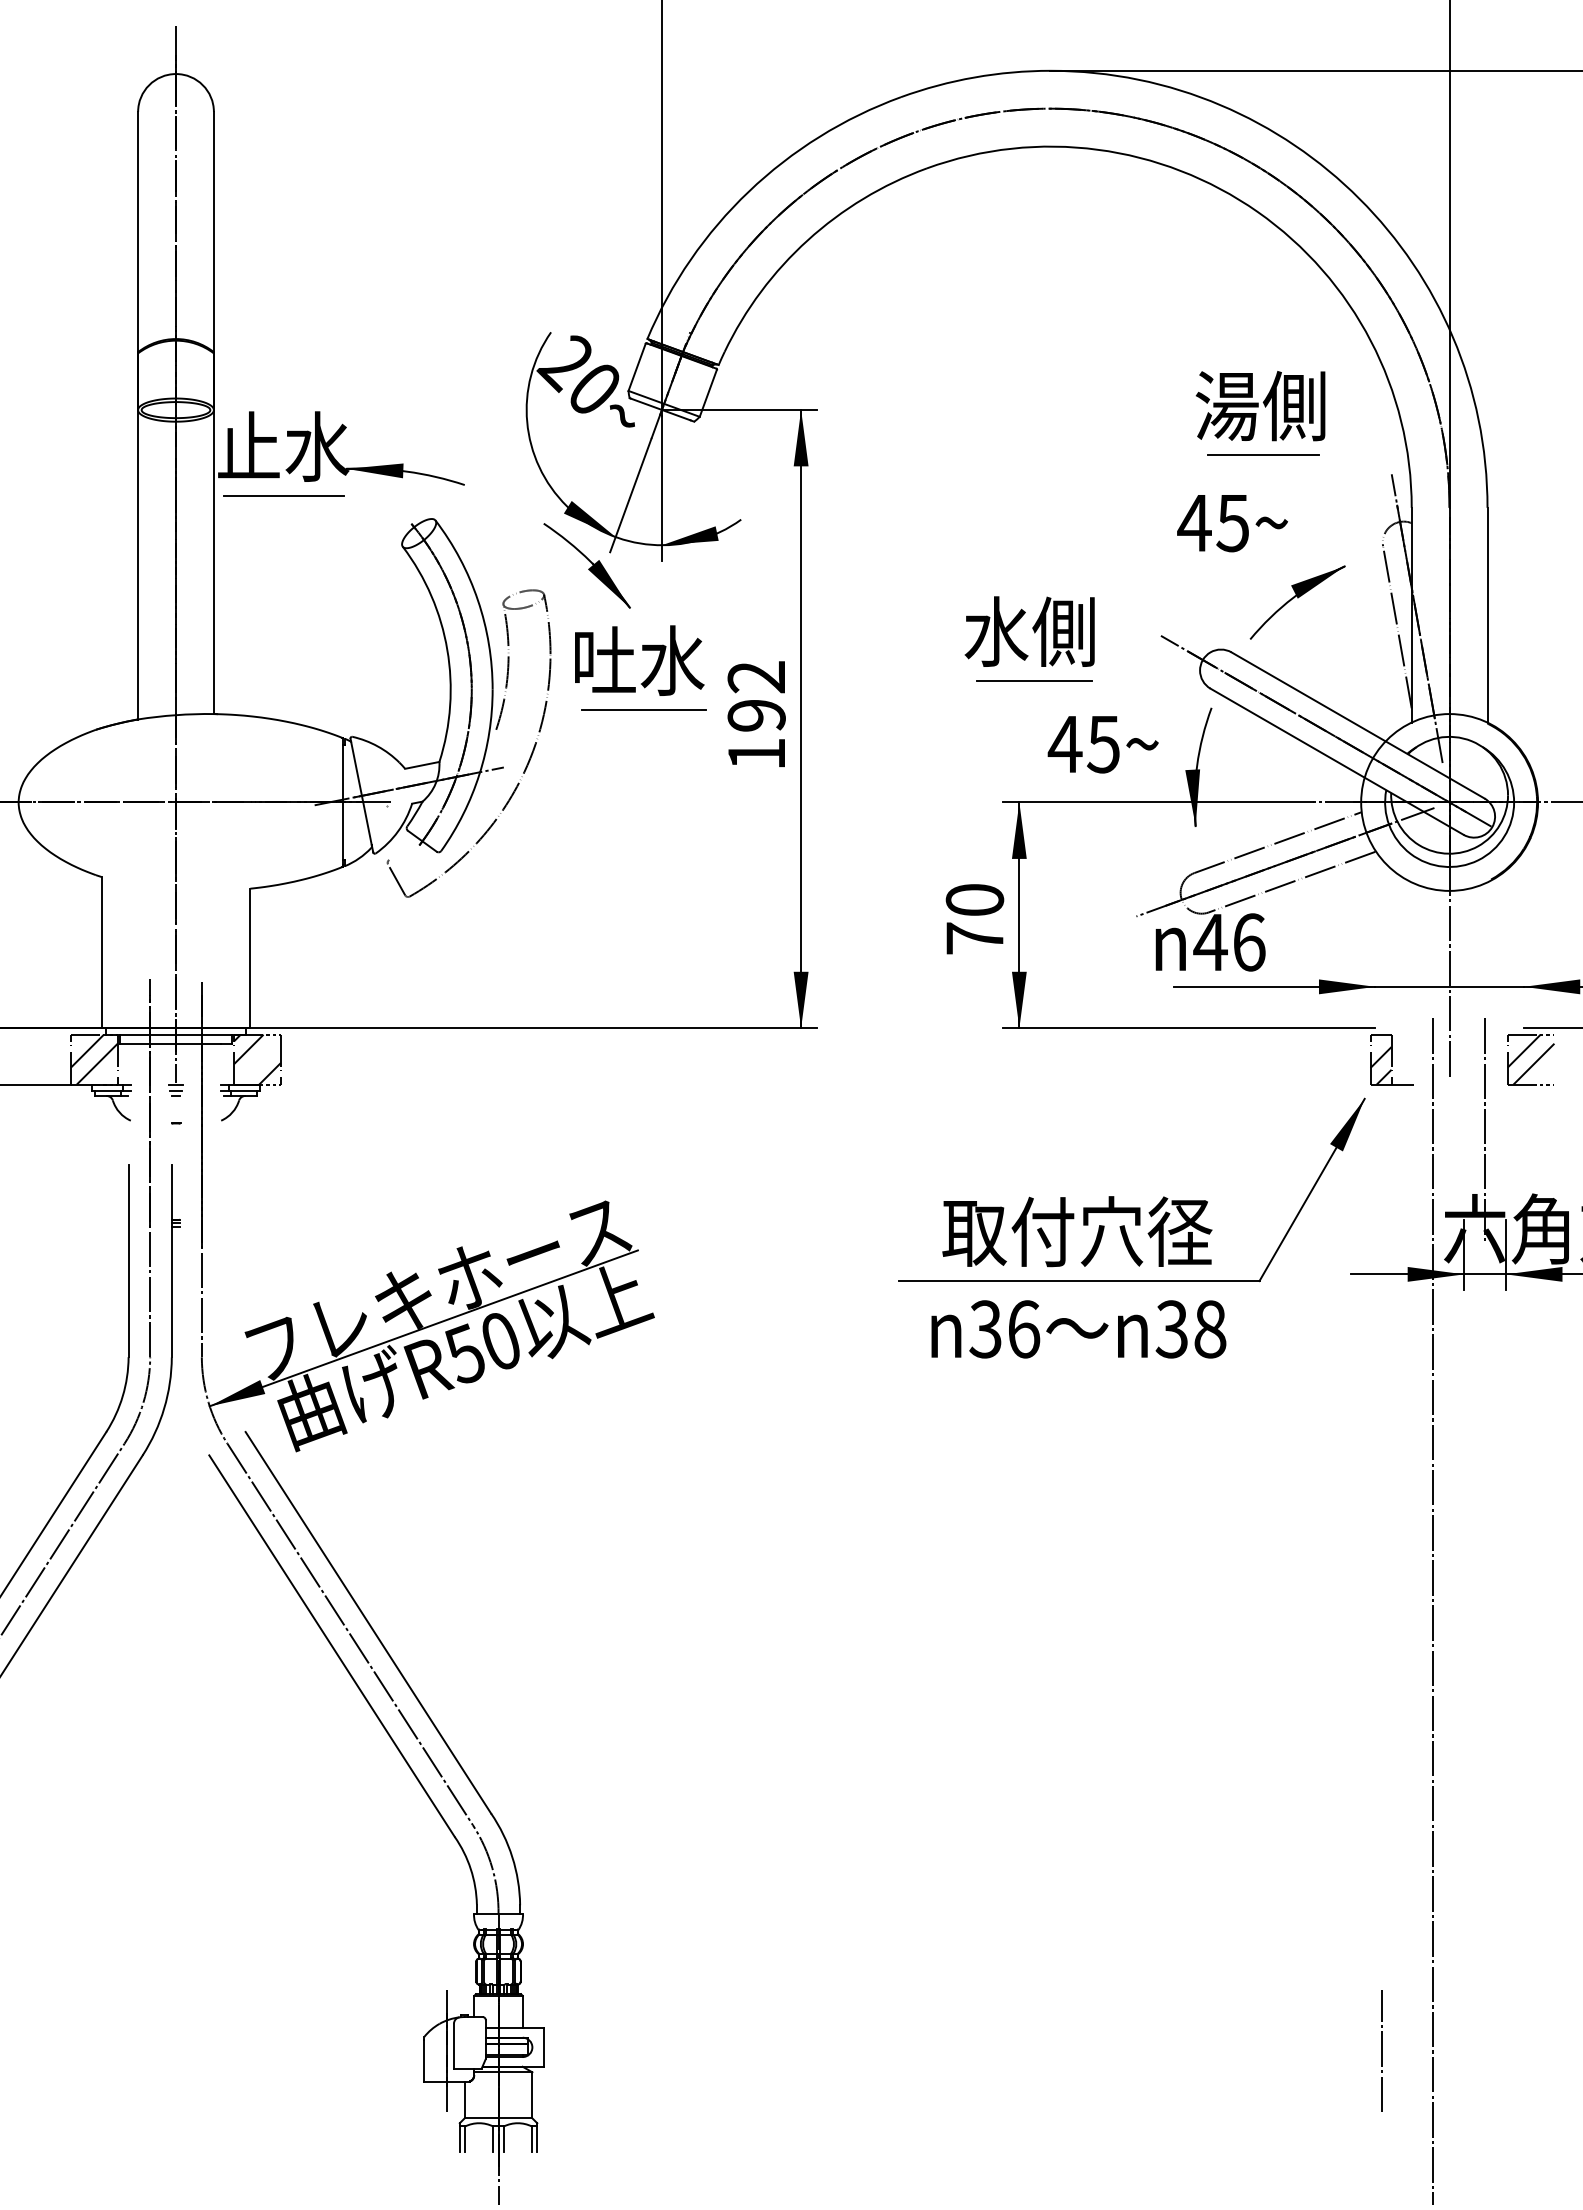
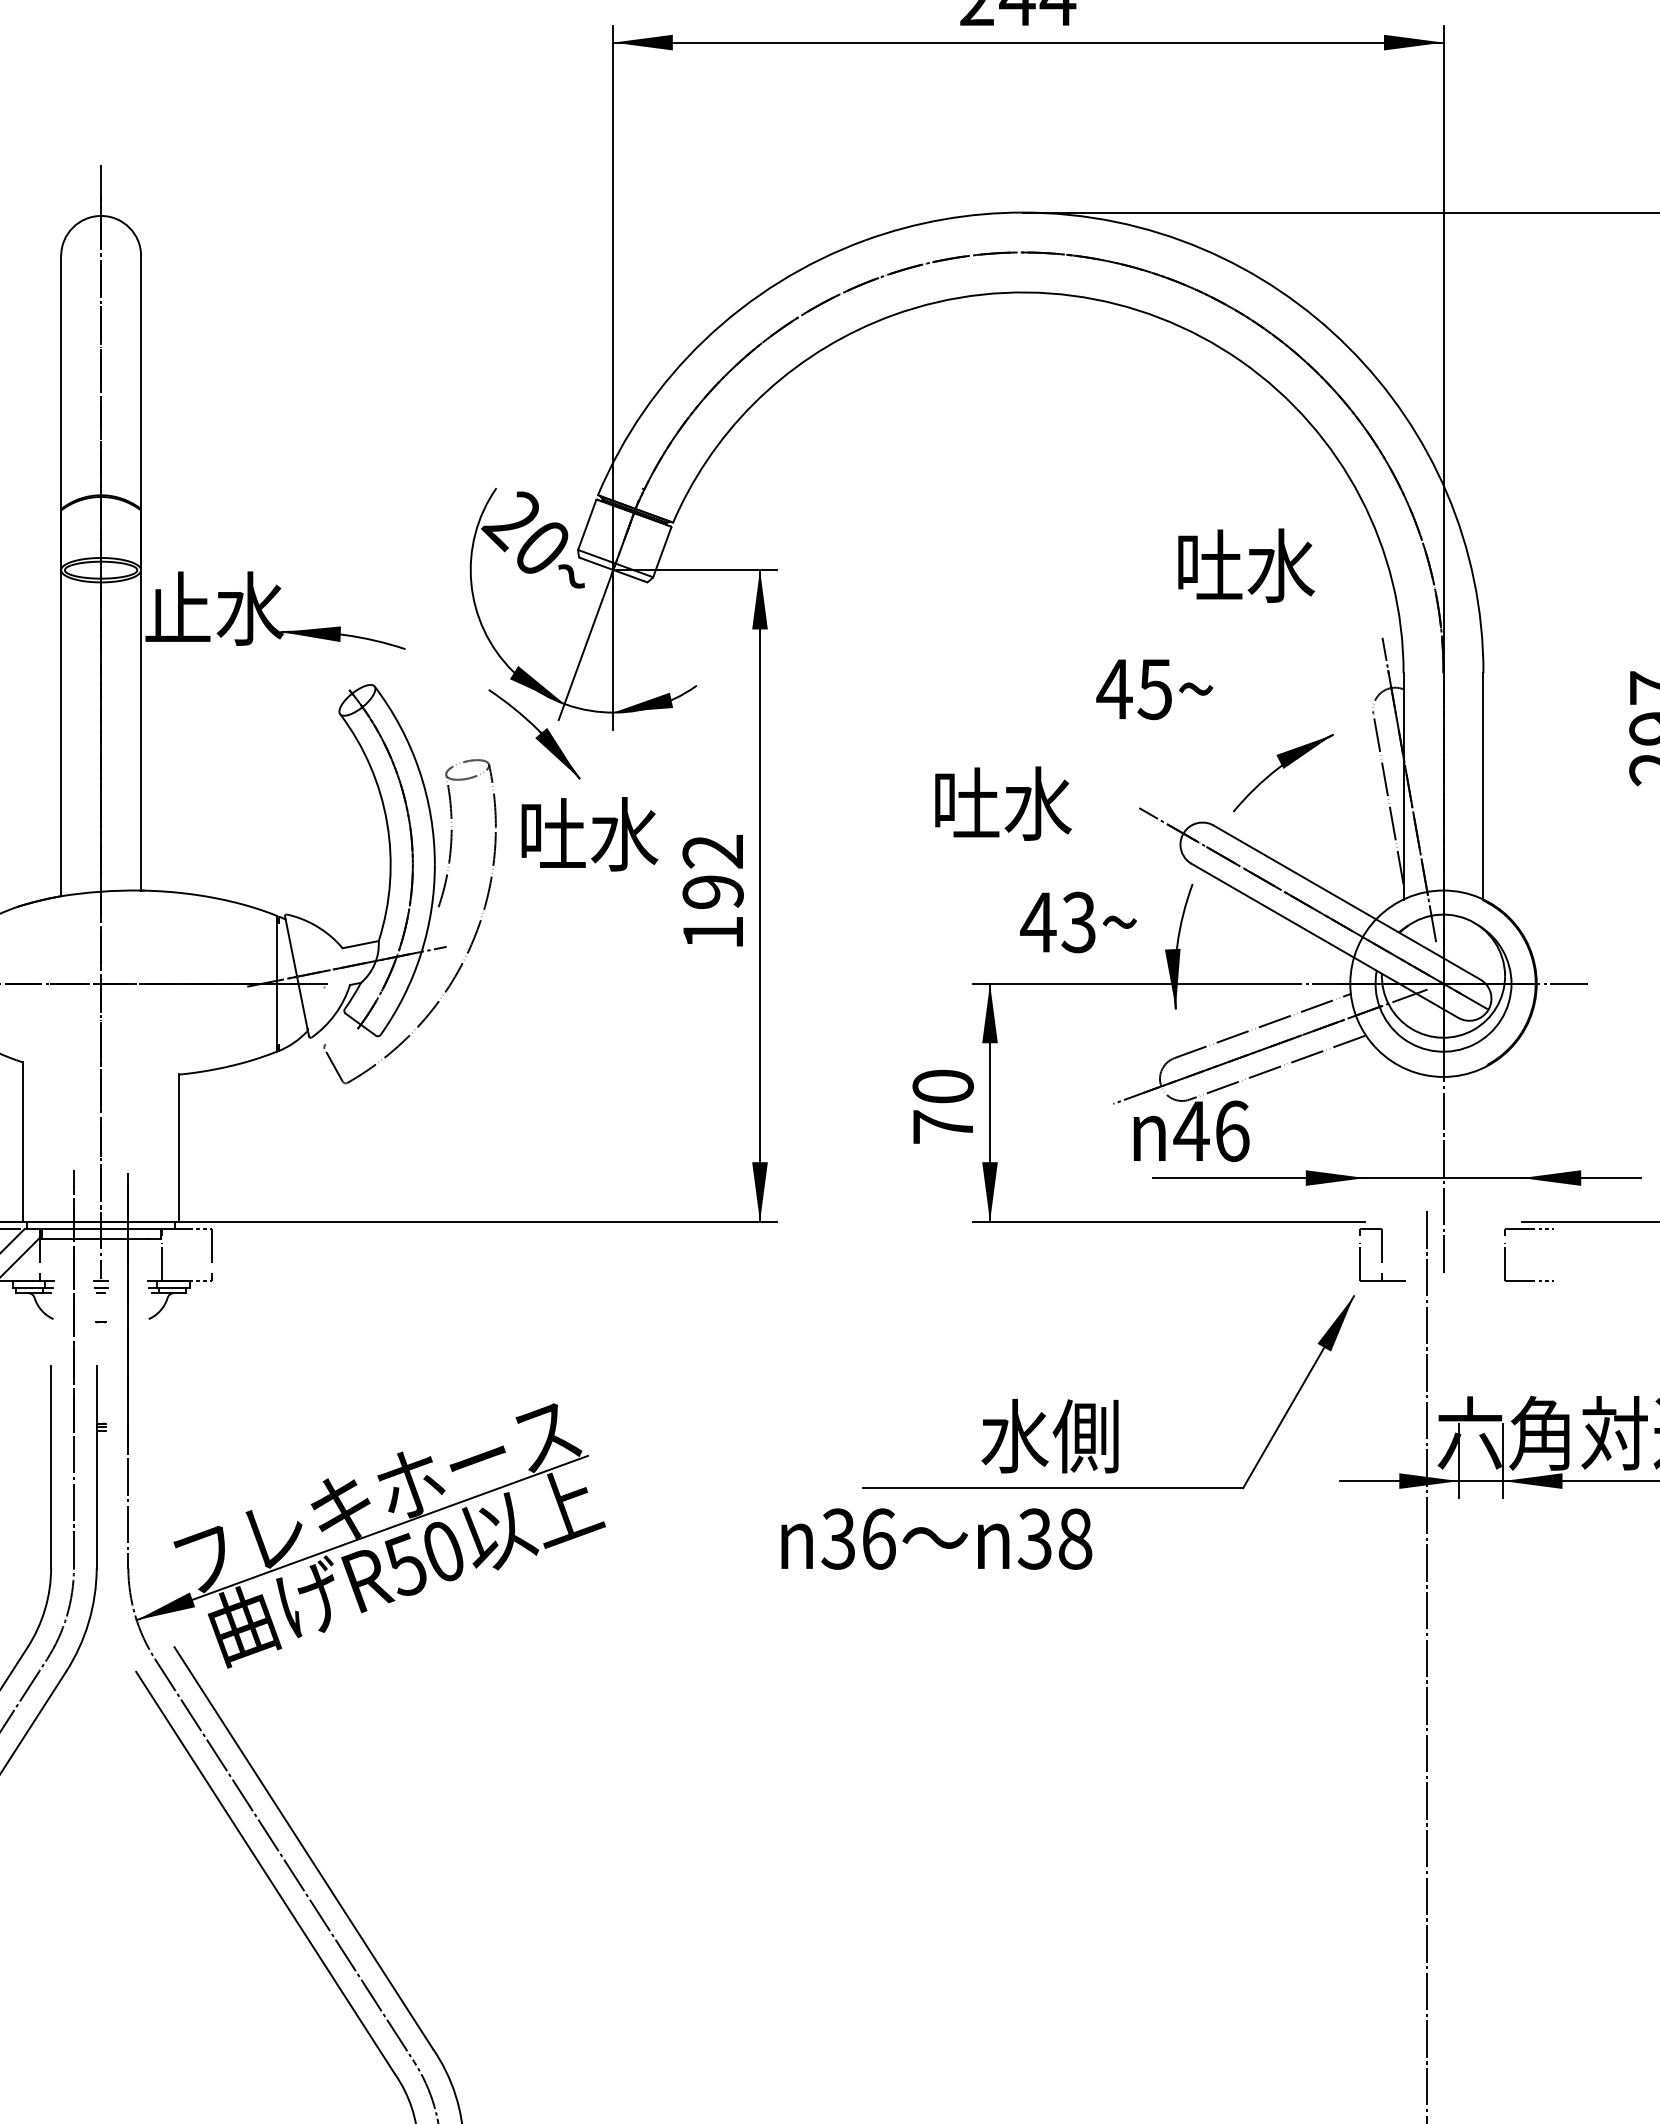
text: (1261, 405) -> (1245, 565), 湯側 -> 吐水
line: (1263, 455) -> (1247, 618), removed
line: (283, 495) -> (214, 660), removed
text: (1232, 523) -> (1154, 689), moved
text: (1030, 631) -> (1001, 803), 水側 -> 吐水
line: (1034, 680) -> (1005, 855), removed
line: (643, 710) -> (593, 886), removed
text: (1103, 744) -> (1078, 922), 45 -> 43
hatch: (257, 1059) -> (187, 1254), removed
hatch: (1530, 1059) -> (1528, 1254), removed
hatch: (1380, 1065) -> (1370, 1260), removed
line: (1485, 1130) -> (1481, 1329), removed
text: (1077, 1231) -> (1051, 1435), 取付穴径 -> 水側
text: (1078, 1329) -> (936, 1539), moved

